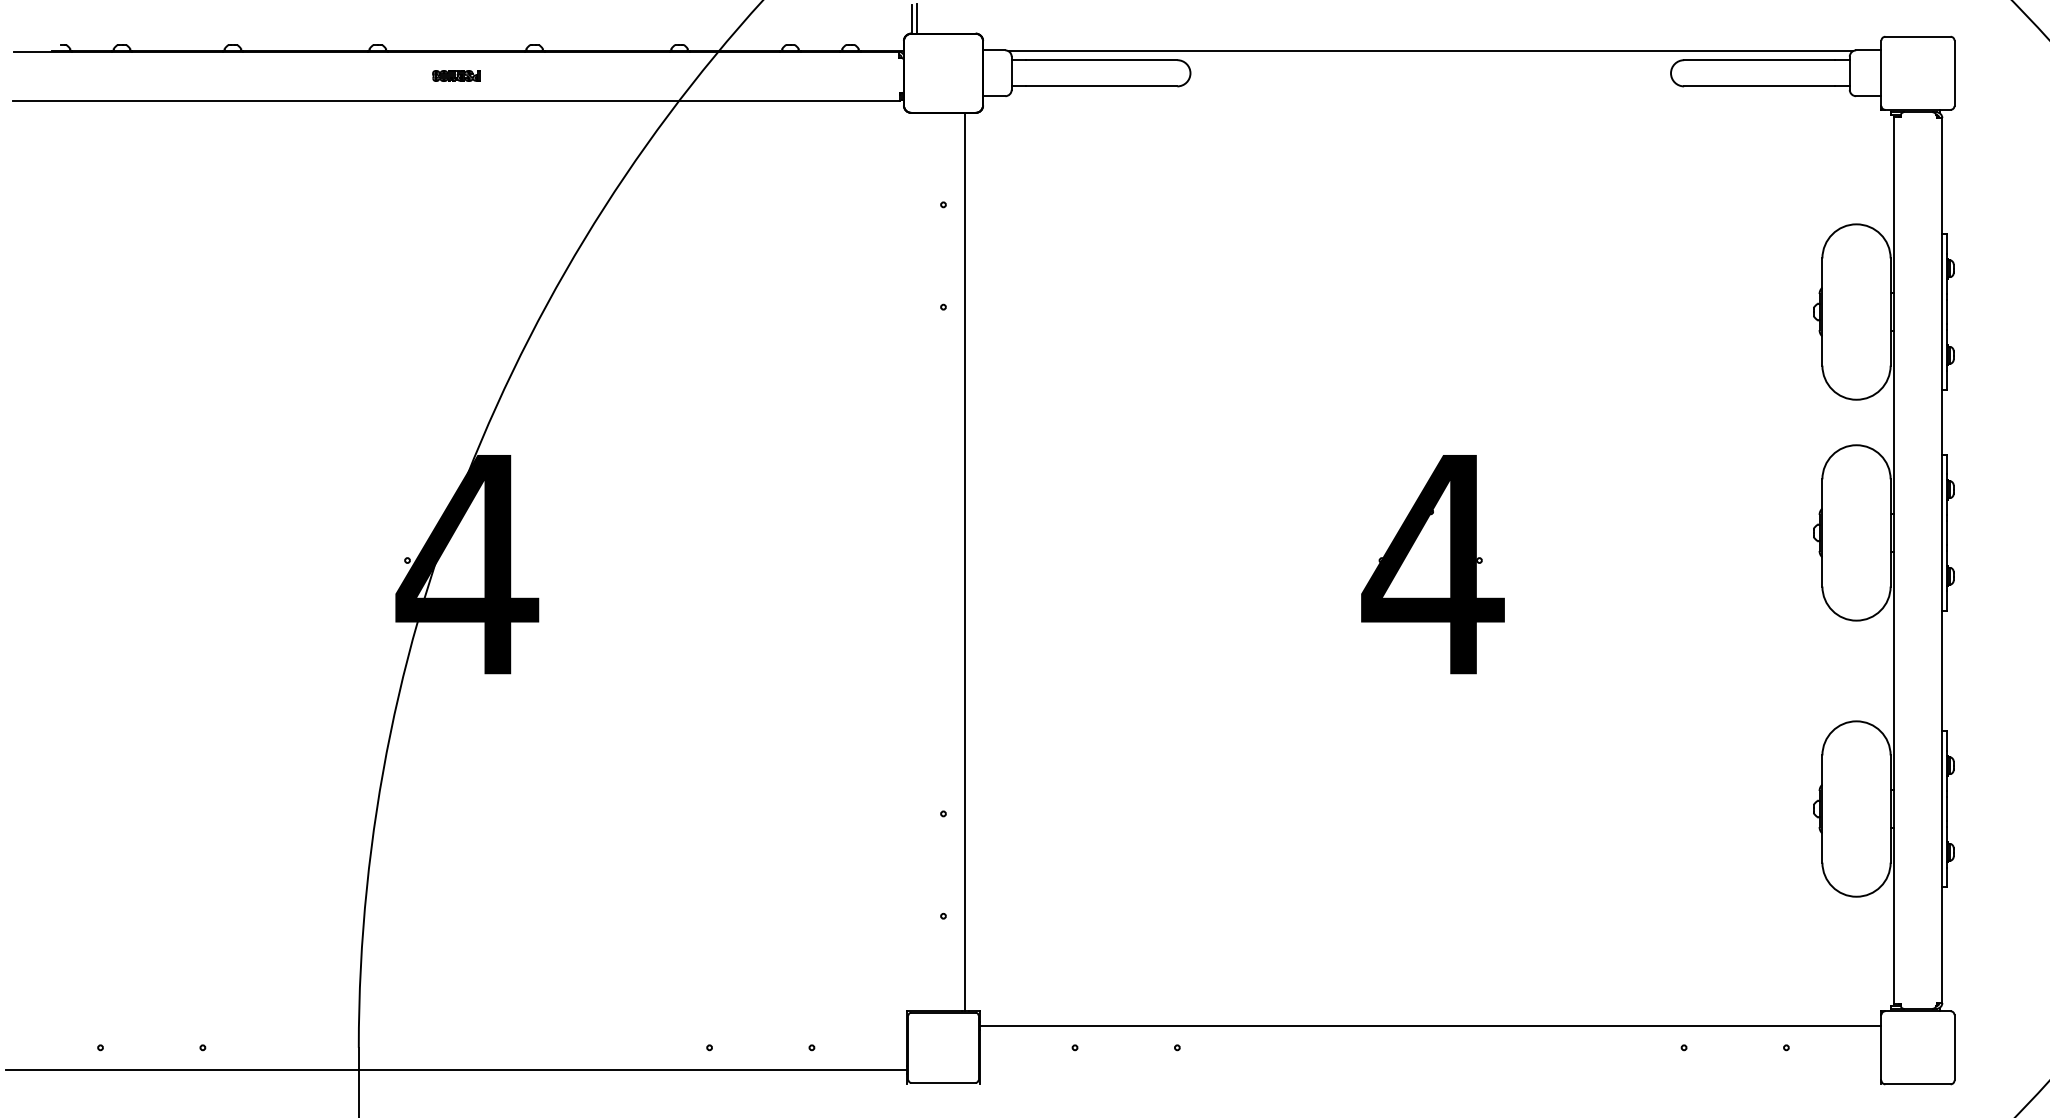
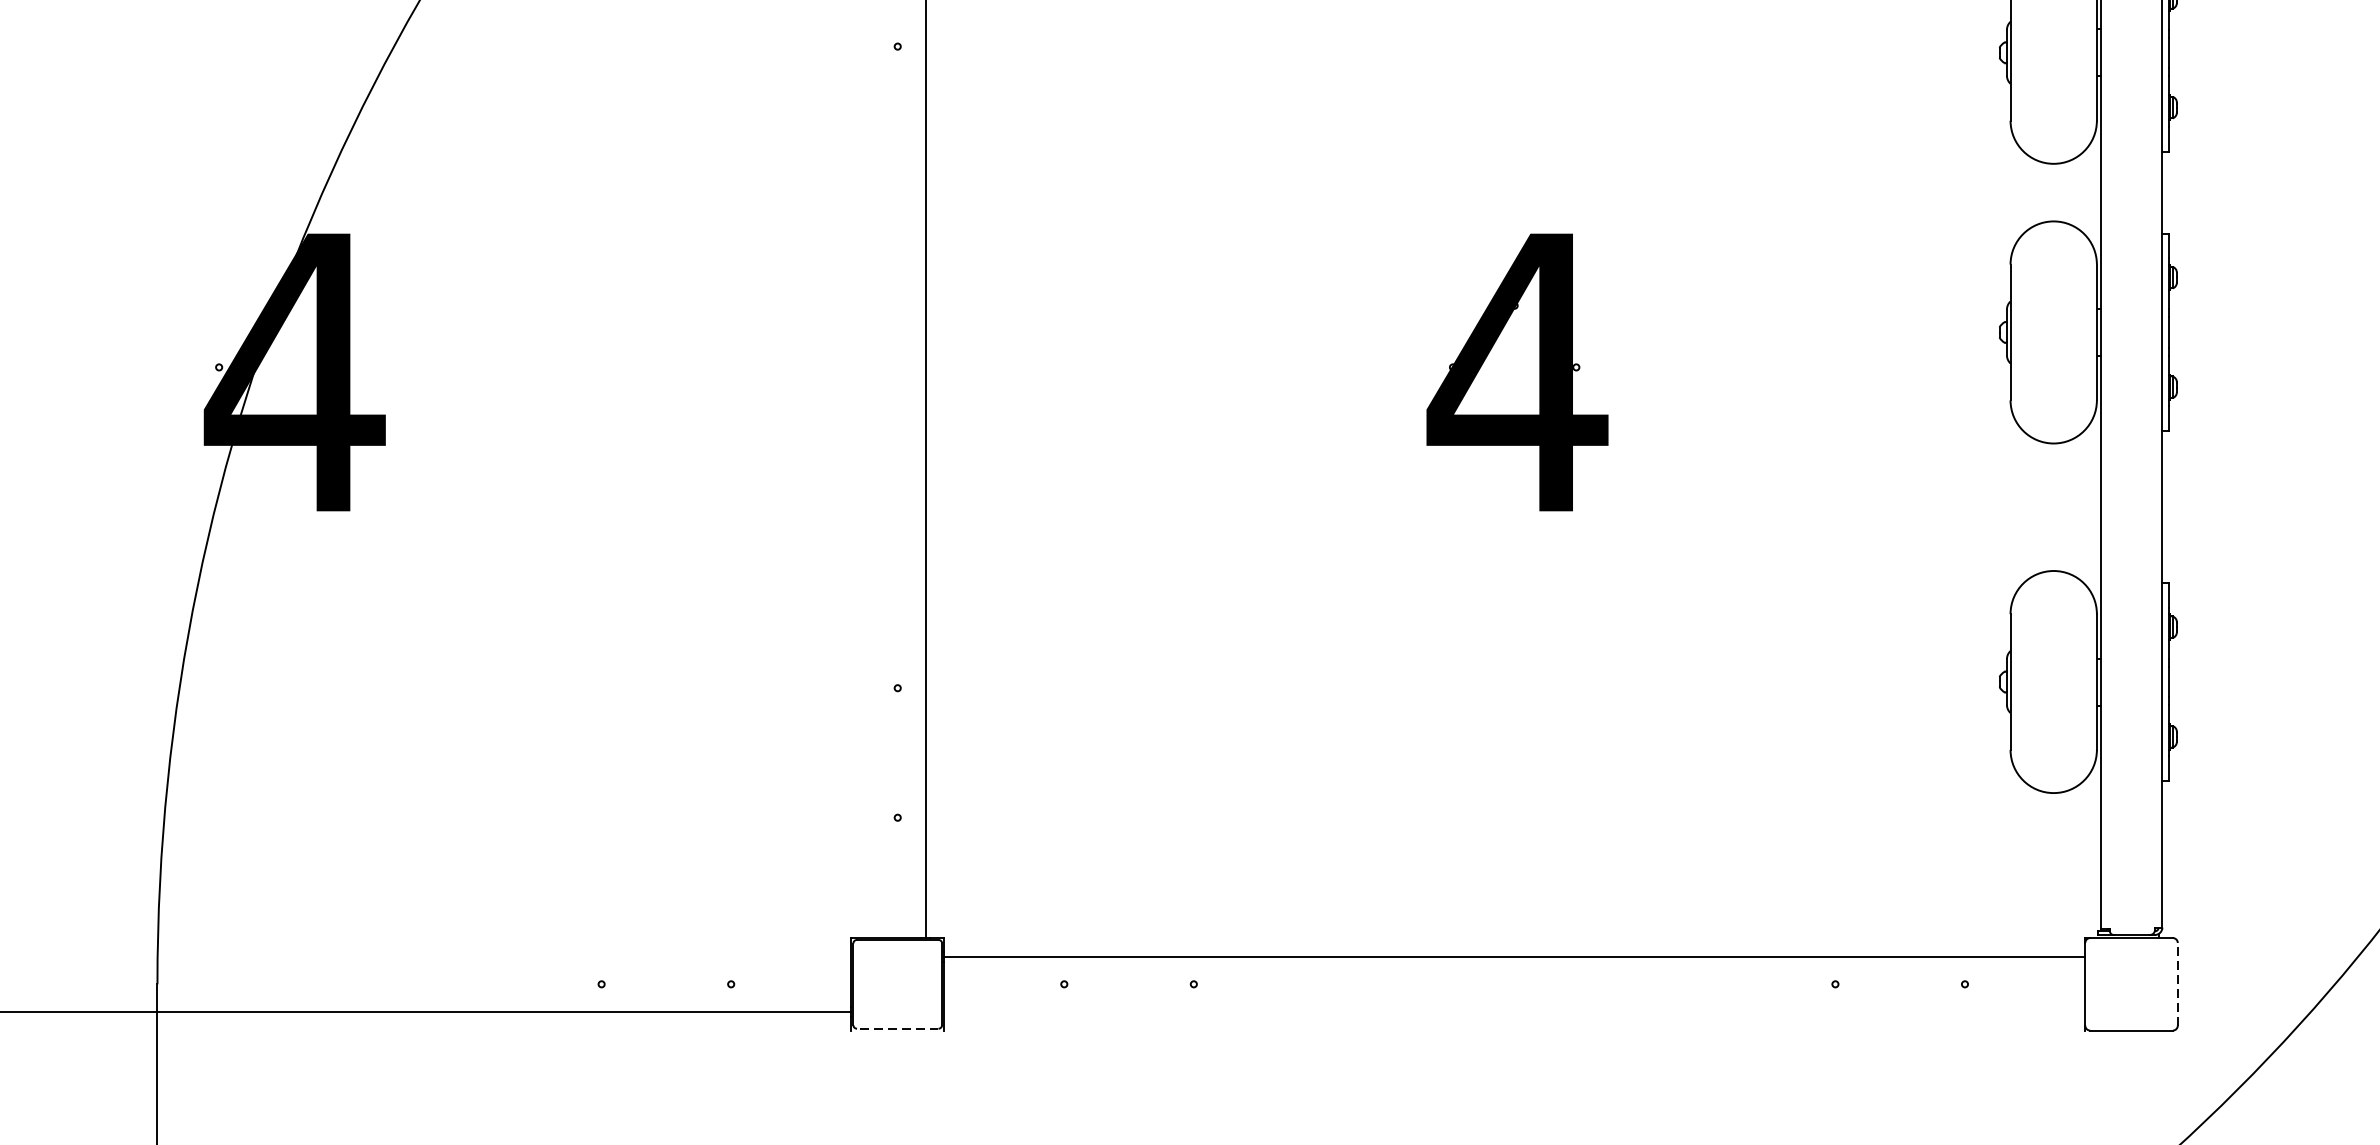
line: (1954, 1047) -> (2177, 983), solid -> dashed
line: (943, 1082) -> (897, 1028), solid -> dashed

